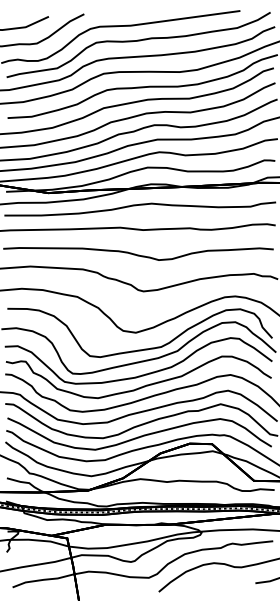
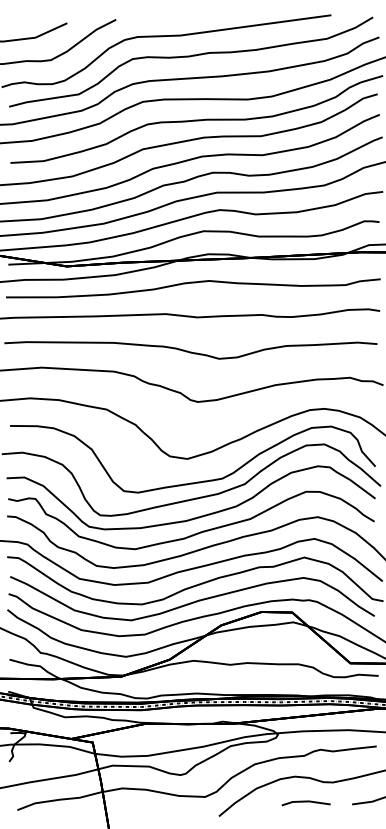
line: (221, 581) -> (305, 802), added

